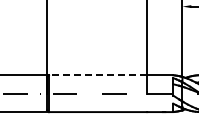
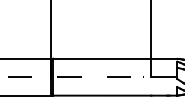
line: (97, 75) -> (101, 59), dashed -> solid

